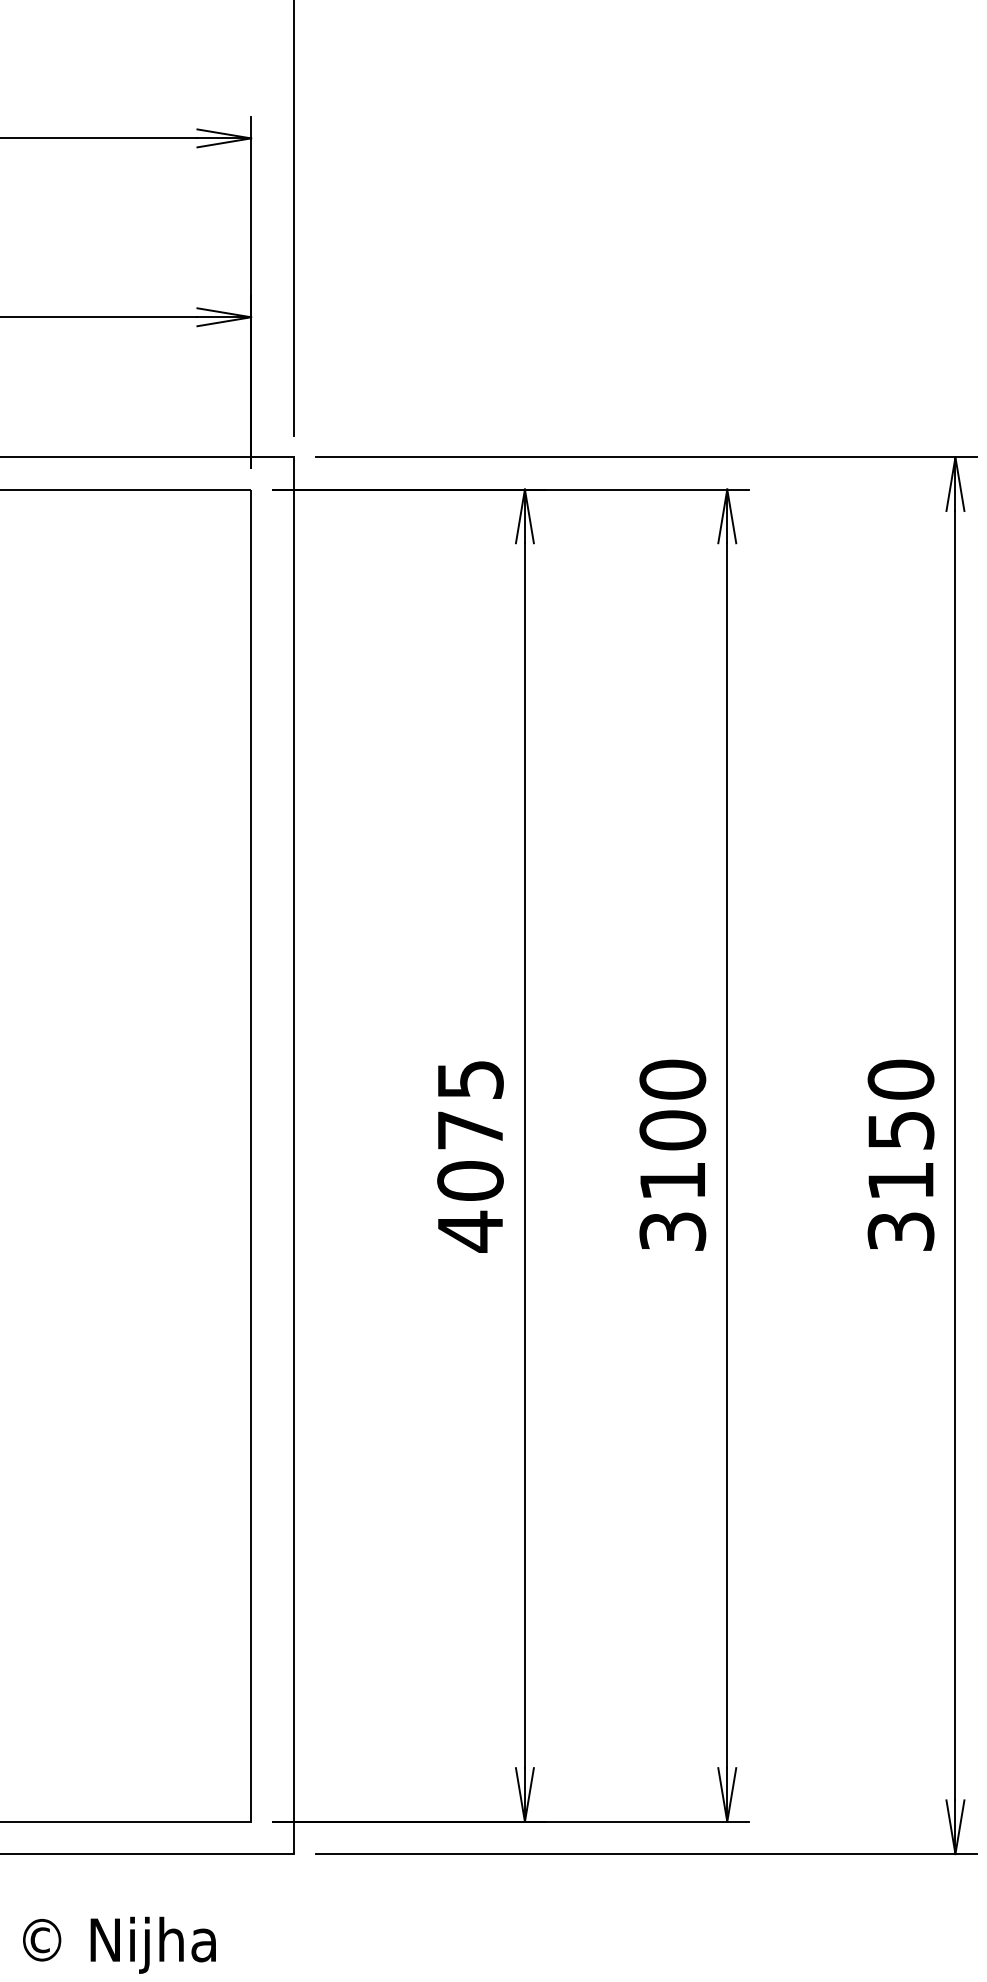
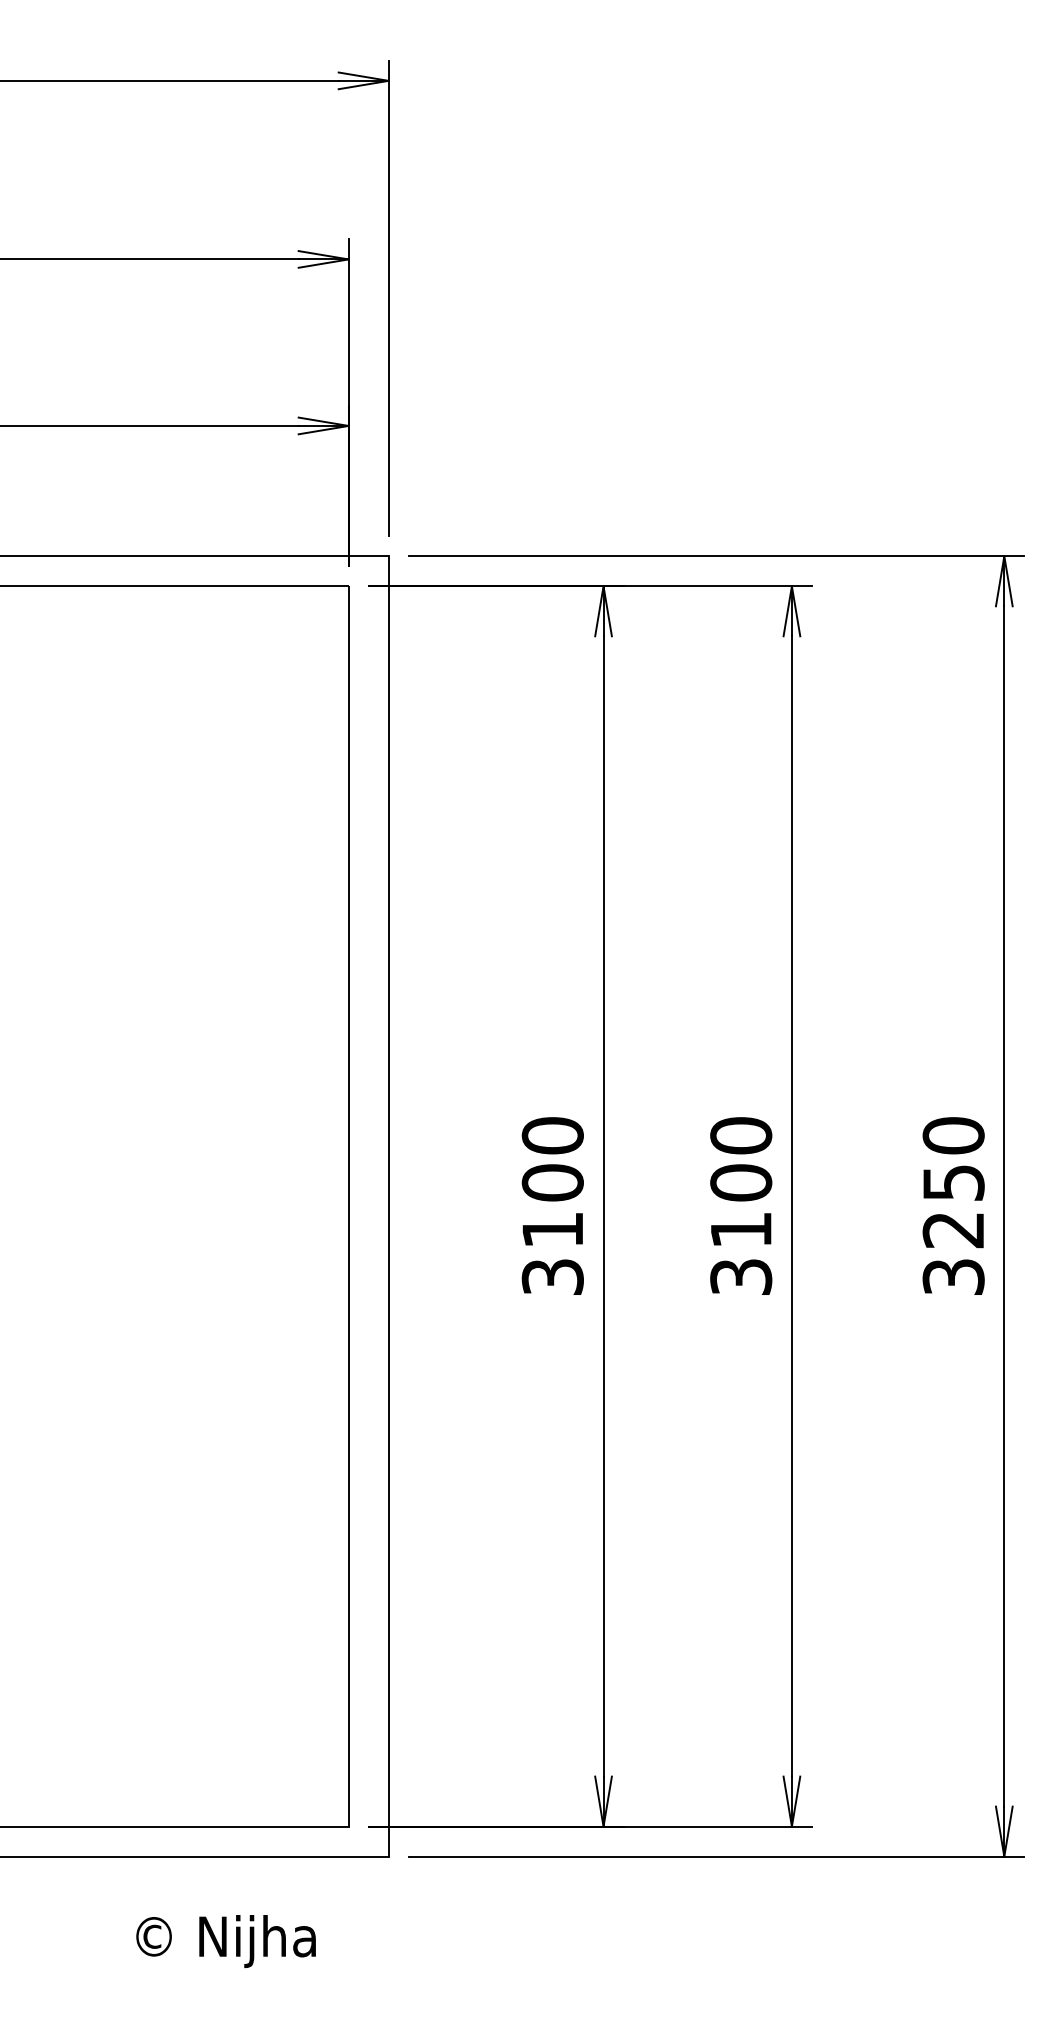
text: (470, 1155) -> (552, 1206), 4075 -> 3100
text: (899, 1181) -> (952, 1230), 3150 -> 3250

